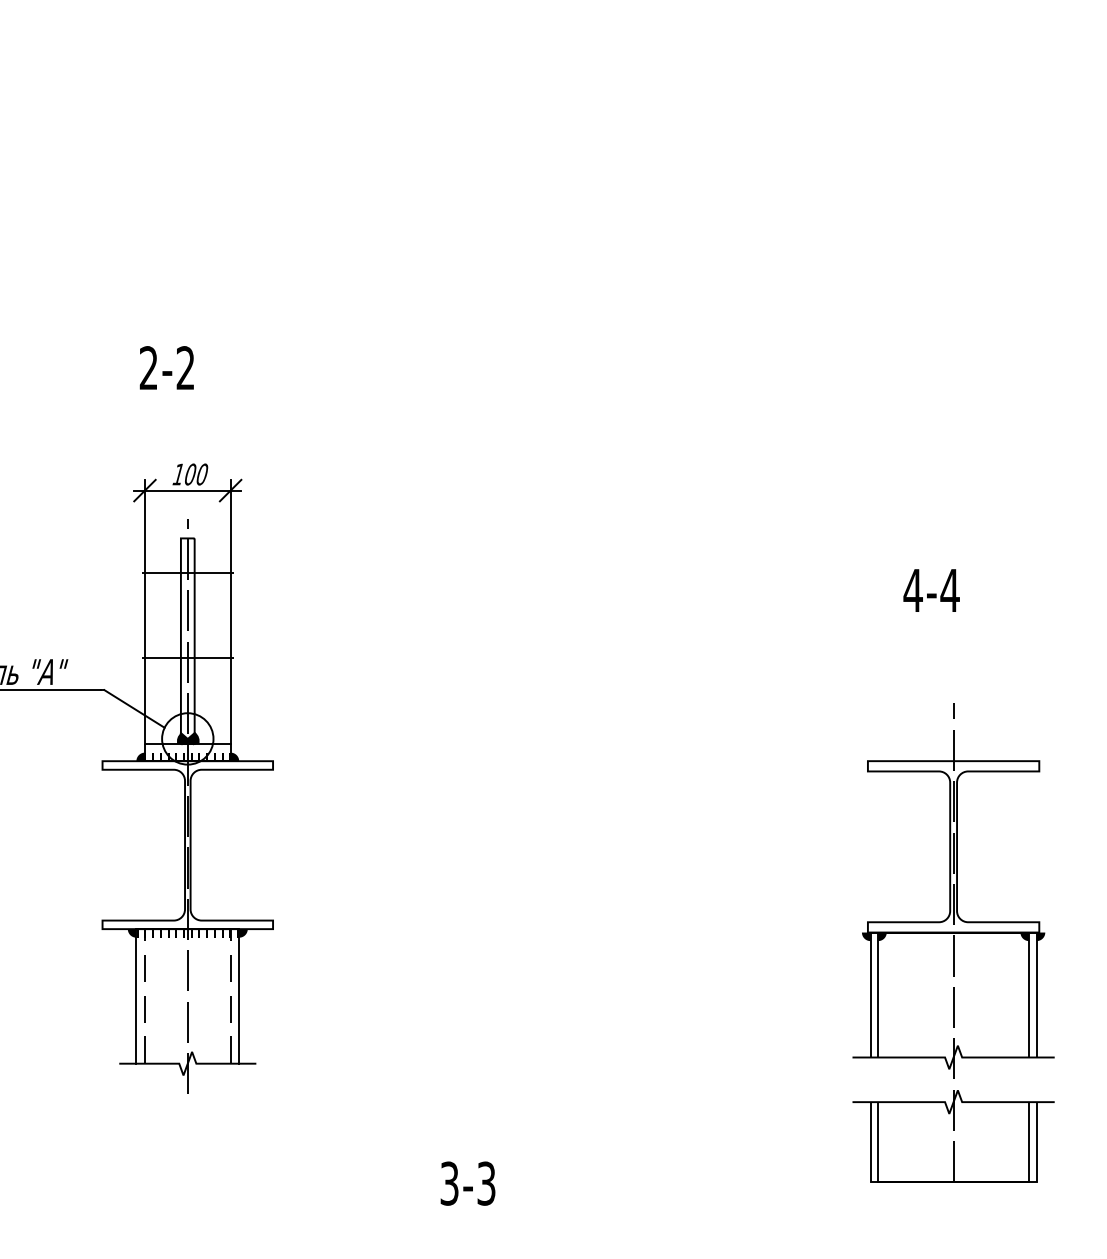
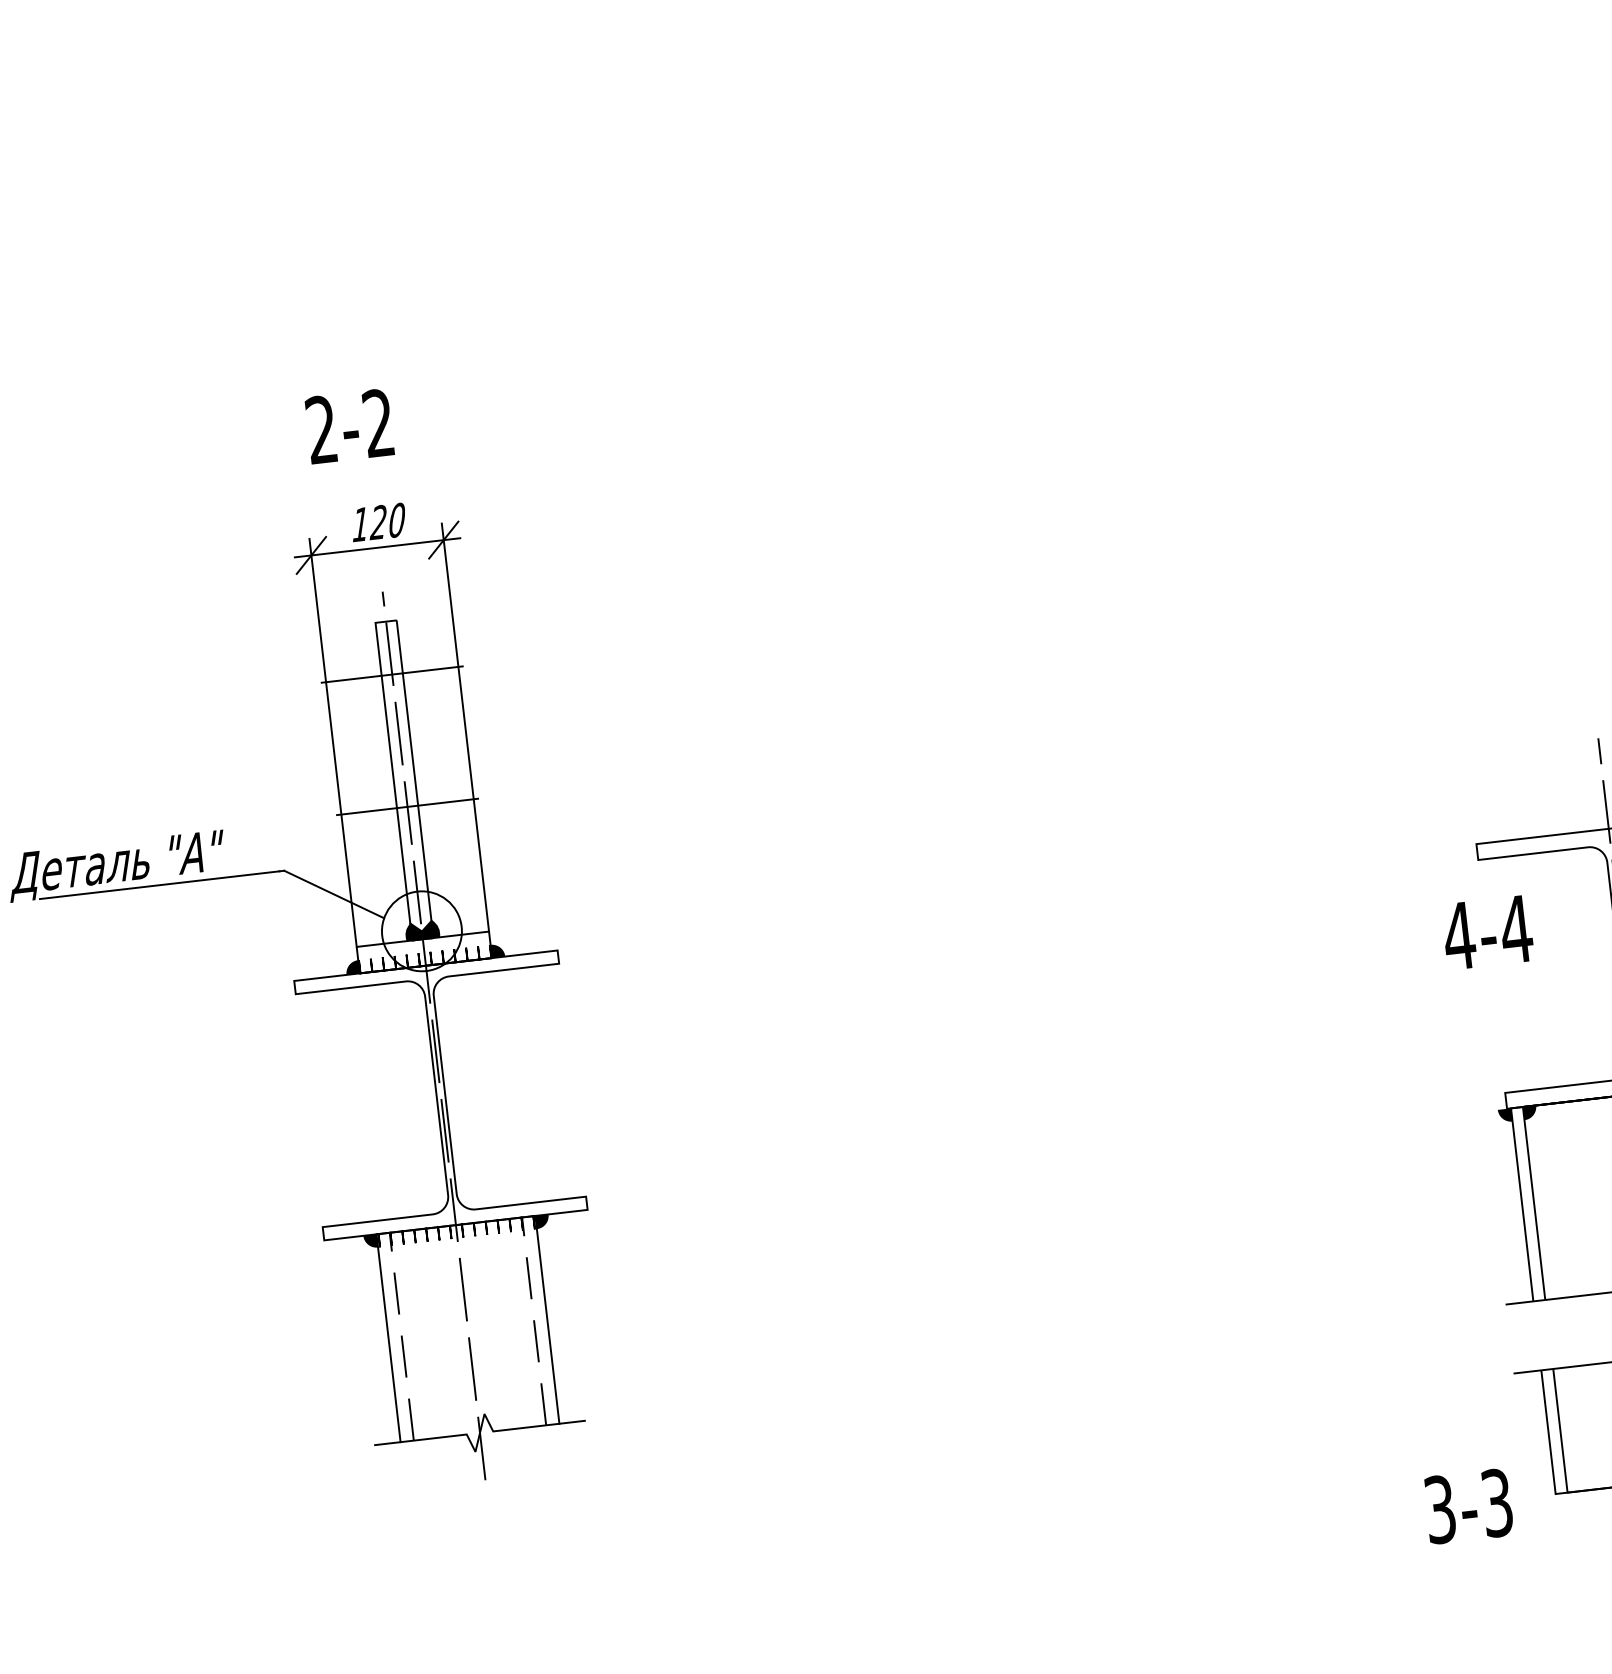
text: (166, 367) -> (348, 425), moved
text: (189, 474) -> (377, 522), 100 -> 120
text: (931, 590) -> (1487, 932), moved
text: (467, 1183) -> (1467, 1506), moved

